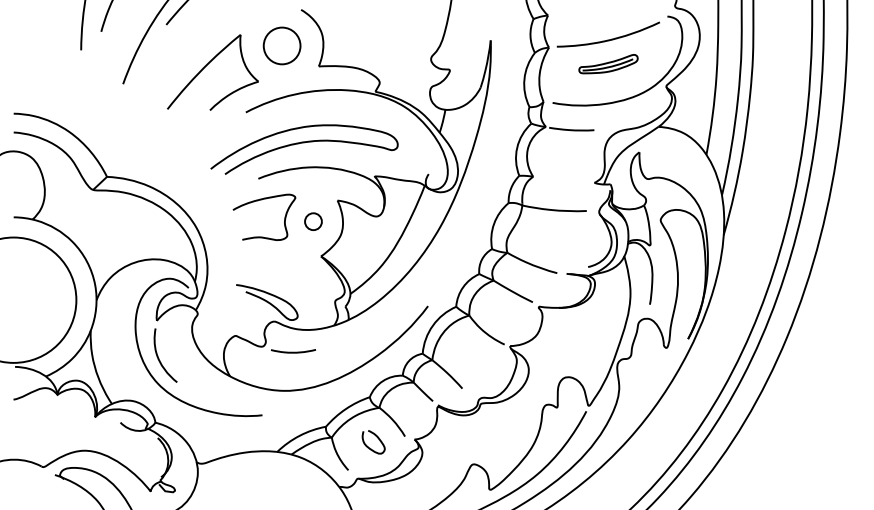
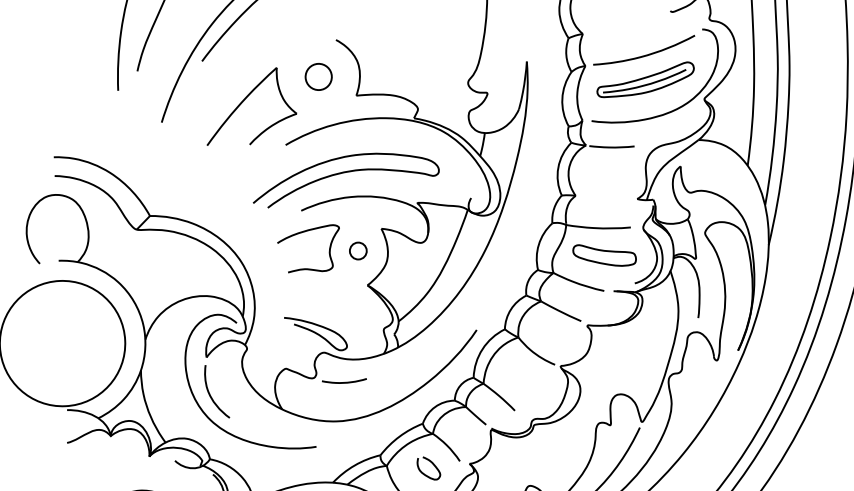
circle: (282, 45) -> (319, 76), size x0.71
part: (608, 63) -> (645, 79), size x1.67
part: (559, 237) -> (604, 255), added

